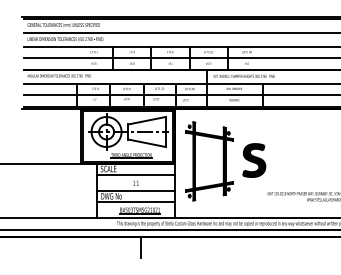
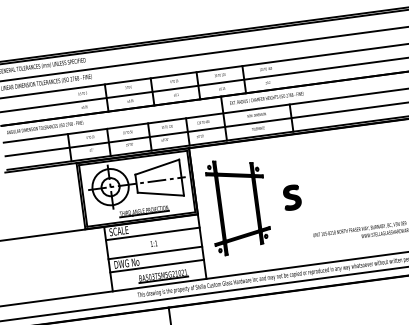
part: (254, 160) -> (292, 197), size x0.6

